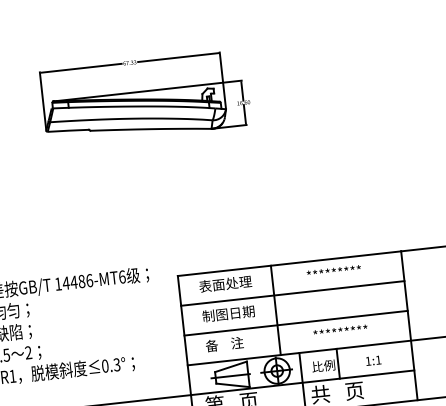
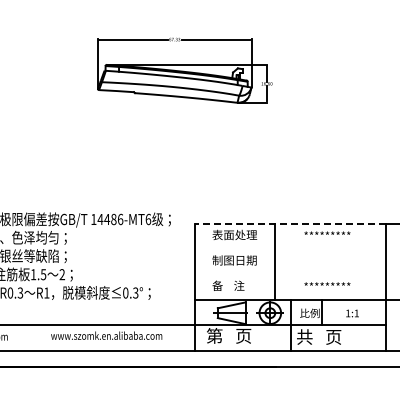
line: (289, 263) -> (290, 223), solid -> dashed
line: (292, 293) -> (290, 249), removed
line: (295, 323) -> (290, 274), removed

